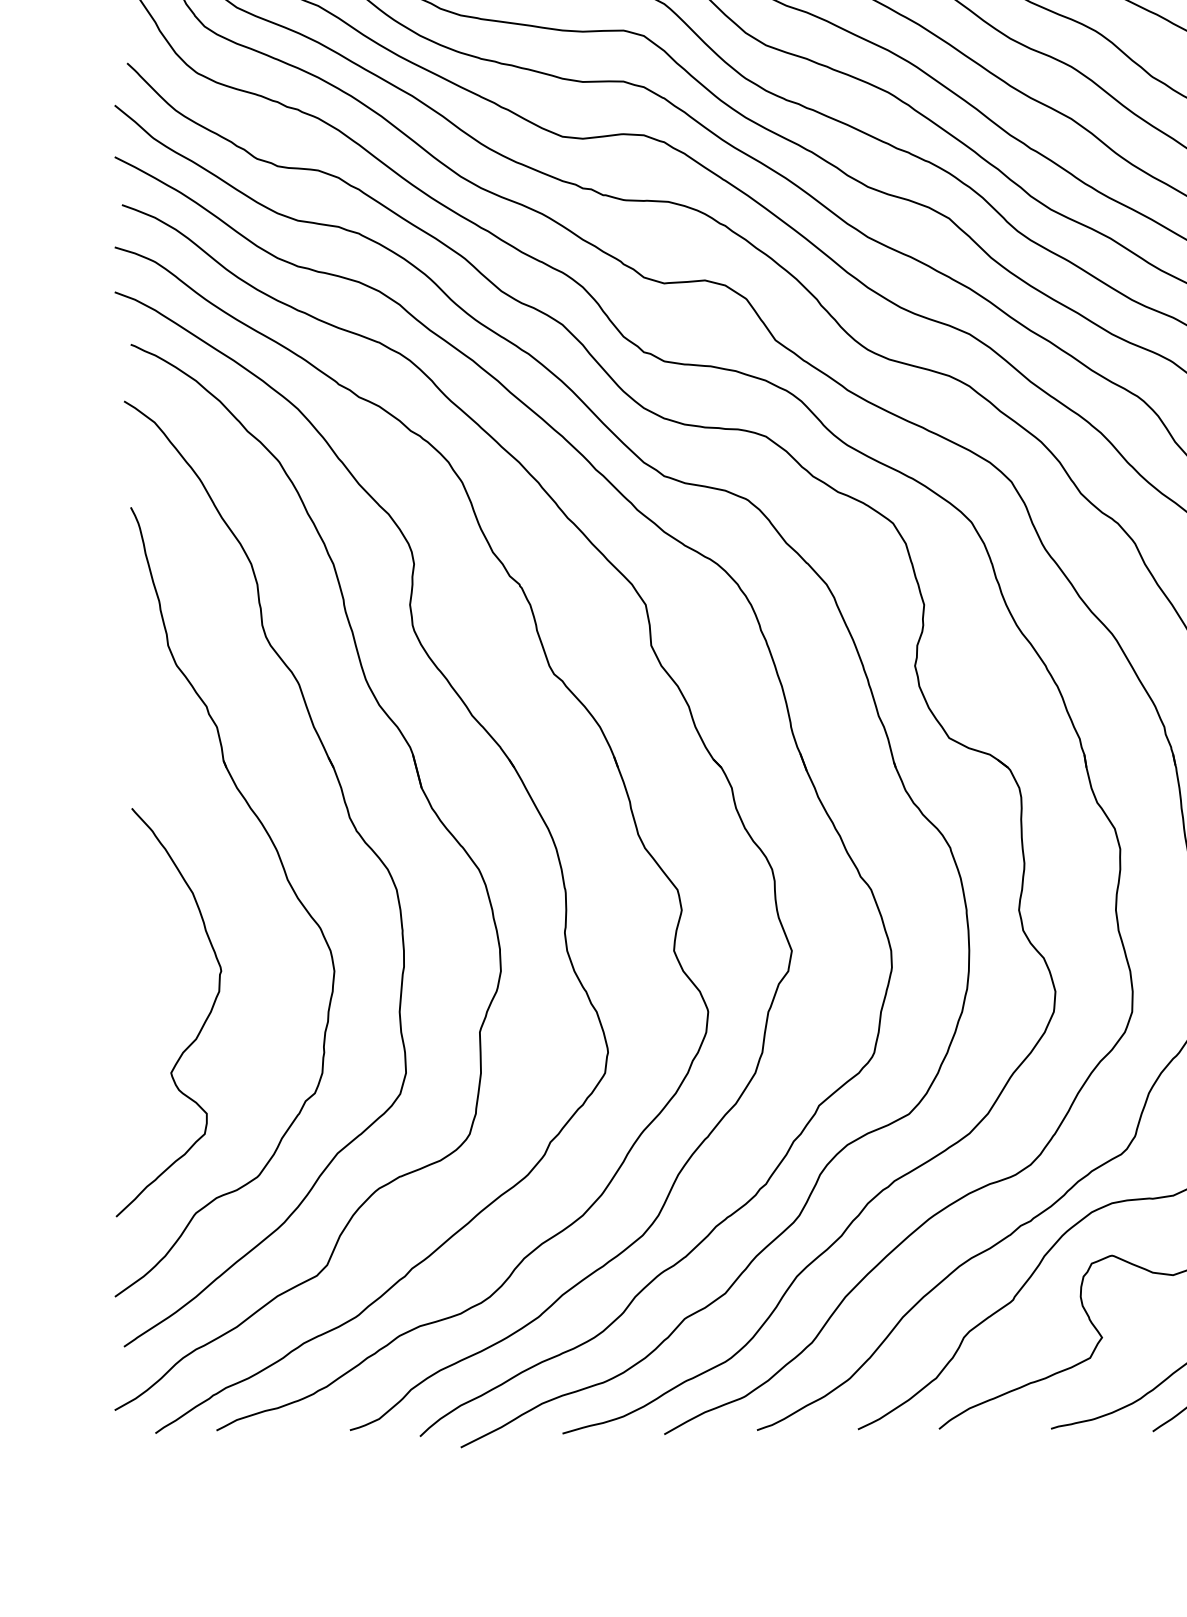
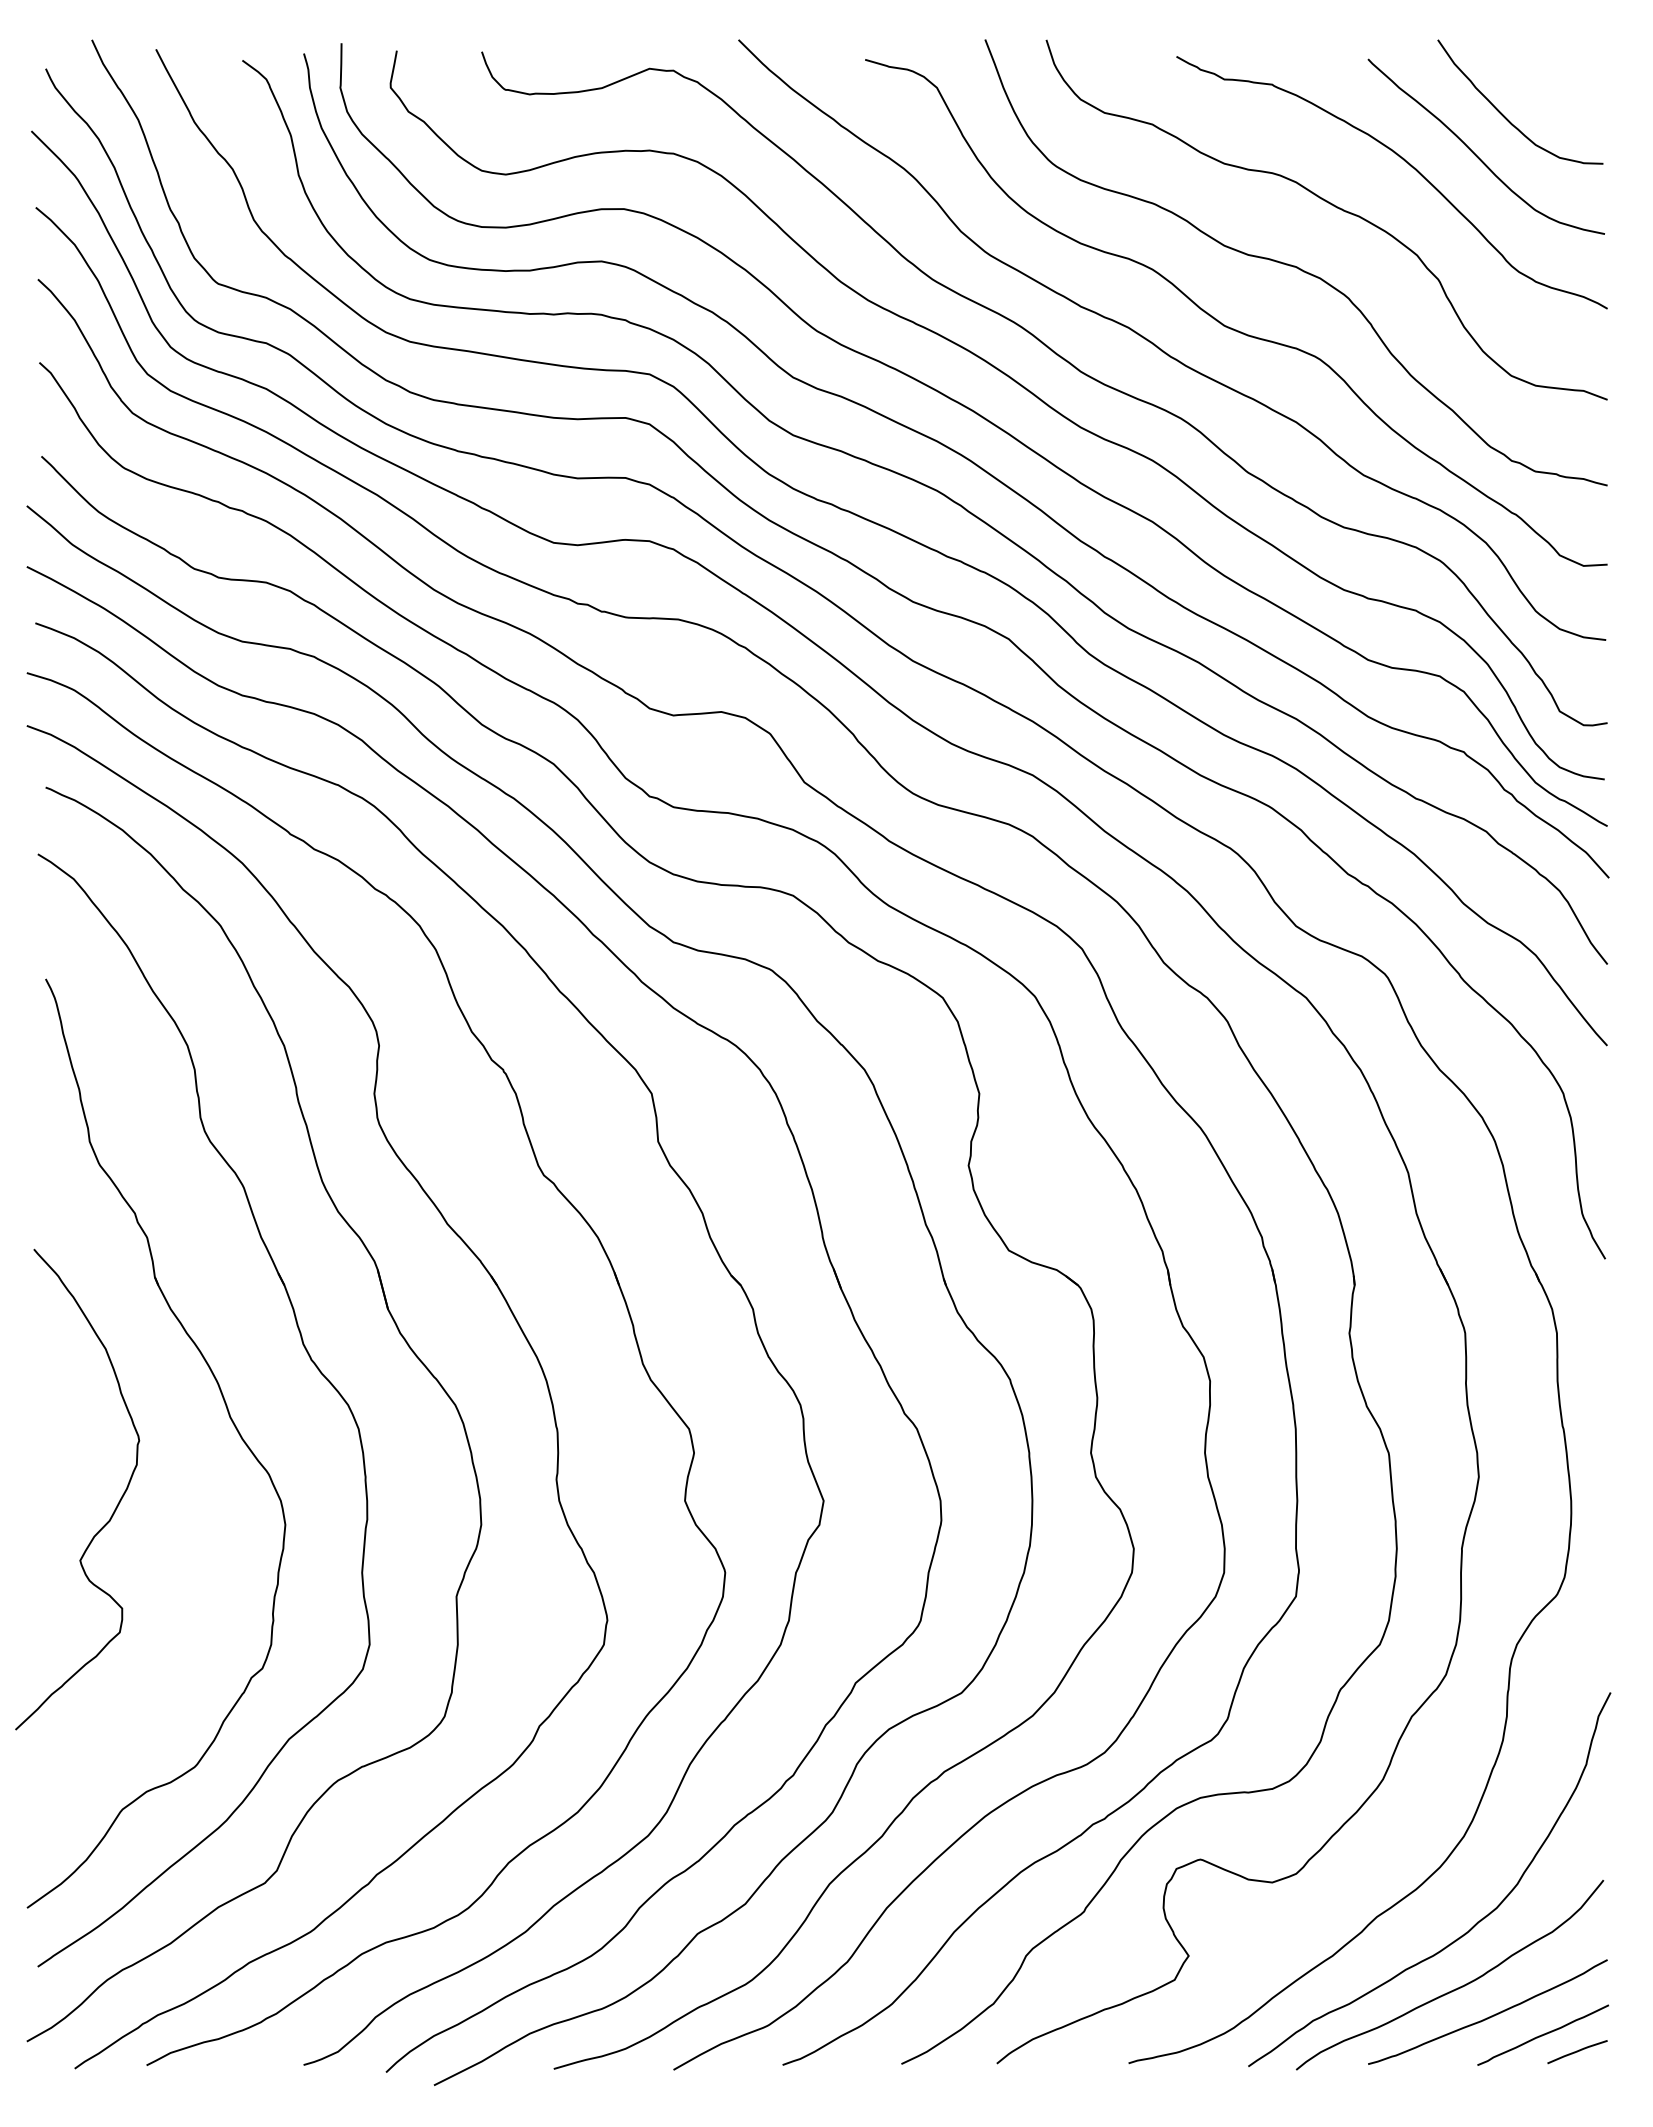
curve: (201, 1027) -> (115, 1507), moved

